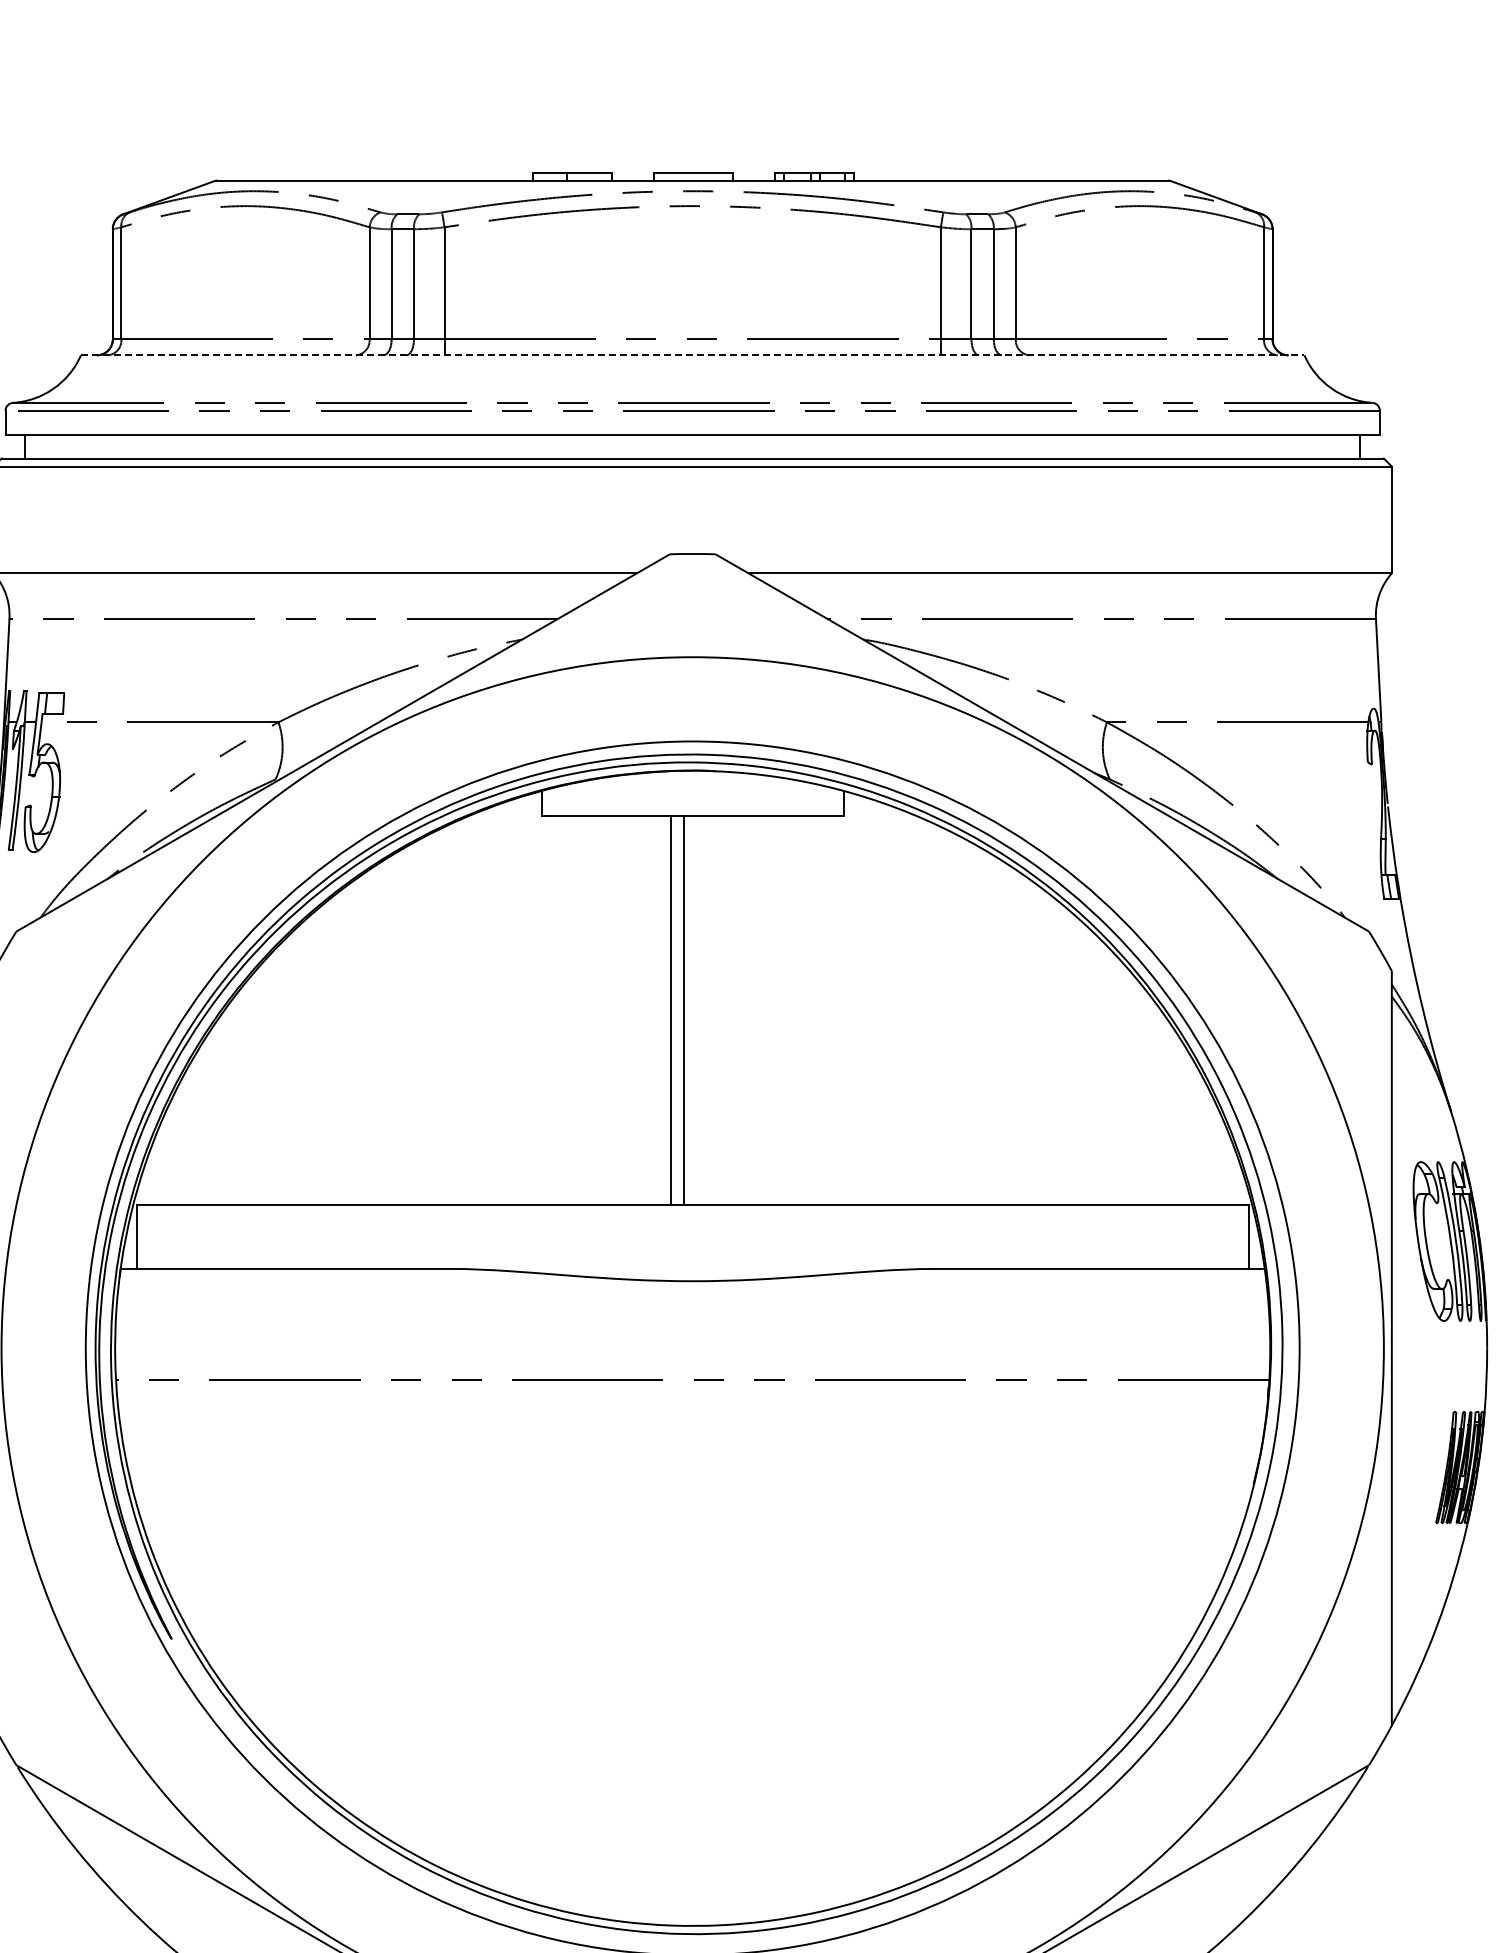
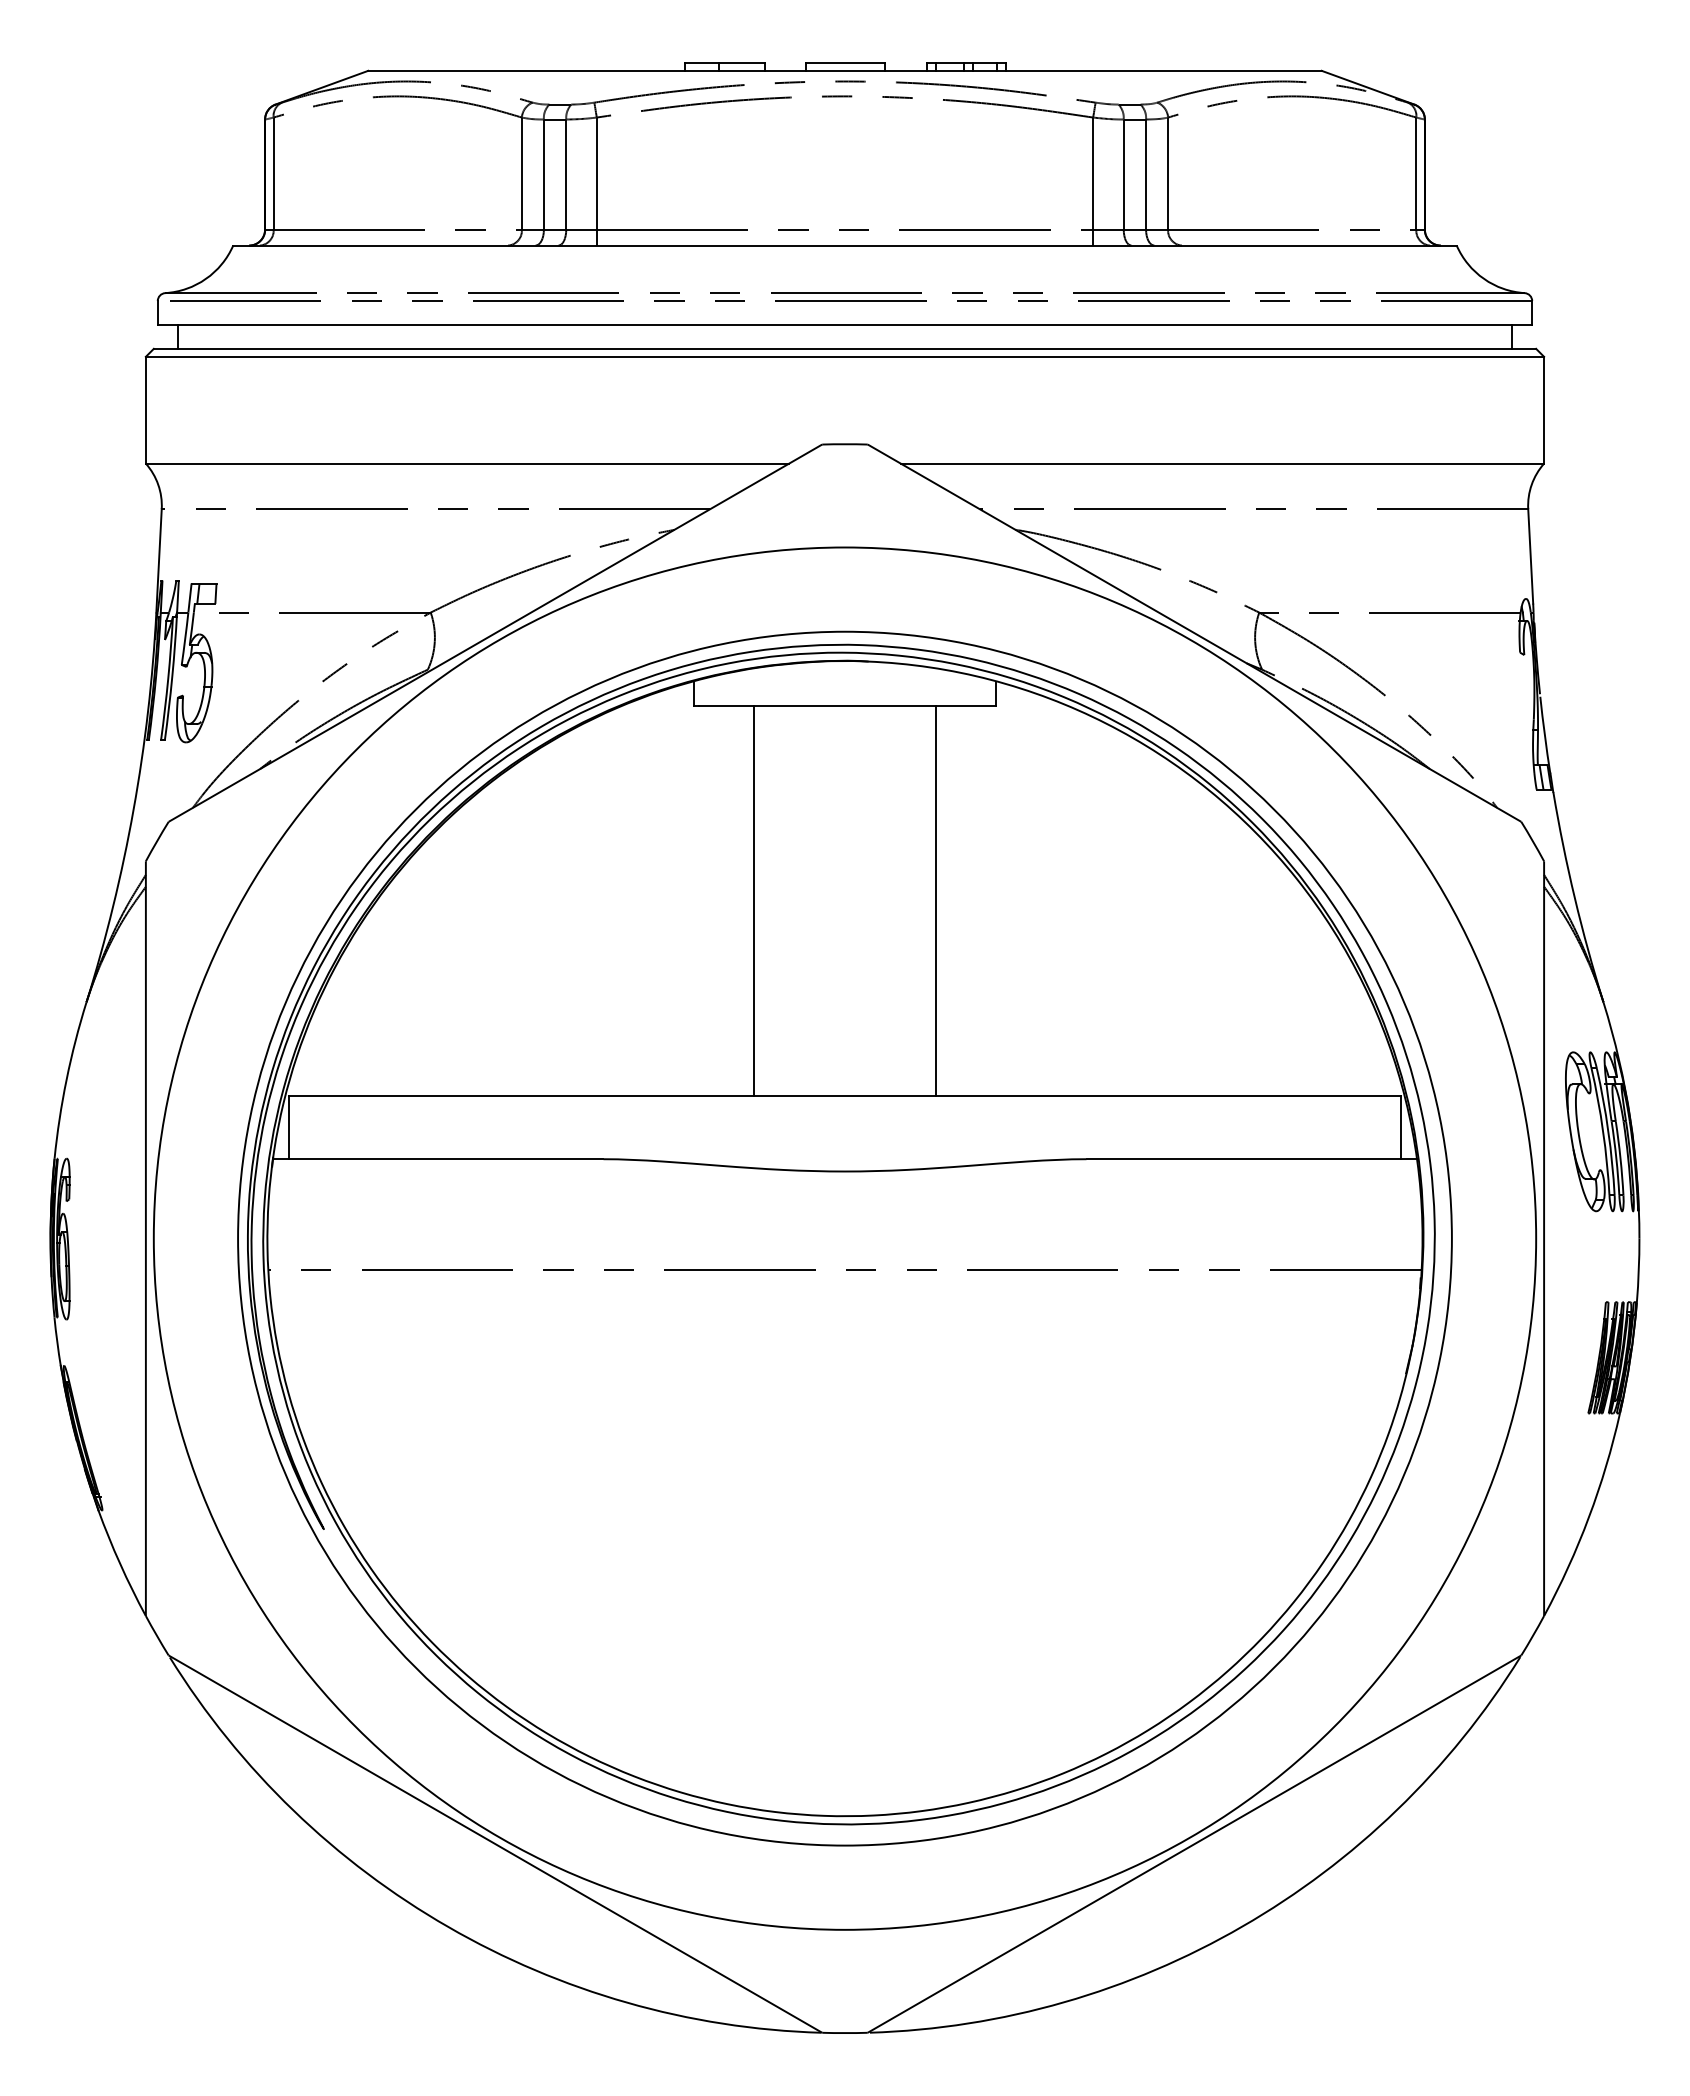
line: (692, 355) -> (844, 245), dashed -> solid
line: (671, 1010) -> (753, 900), moved
line: (684, 1010) -> (936, 900), moved

